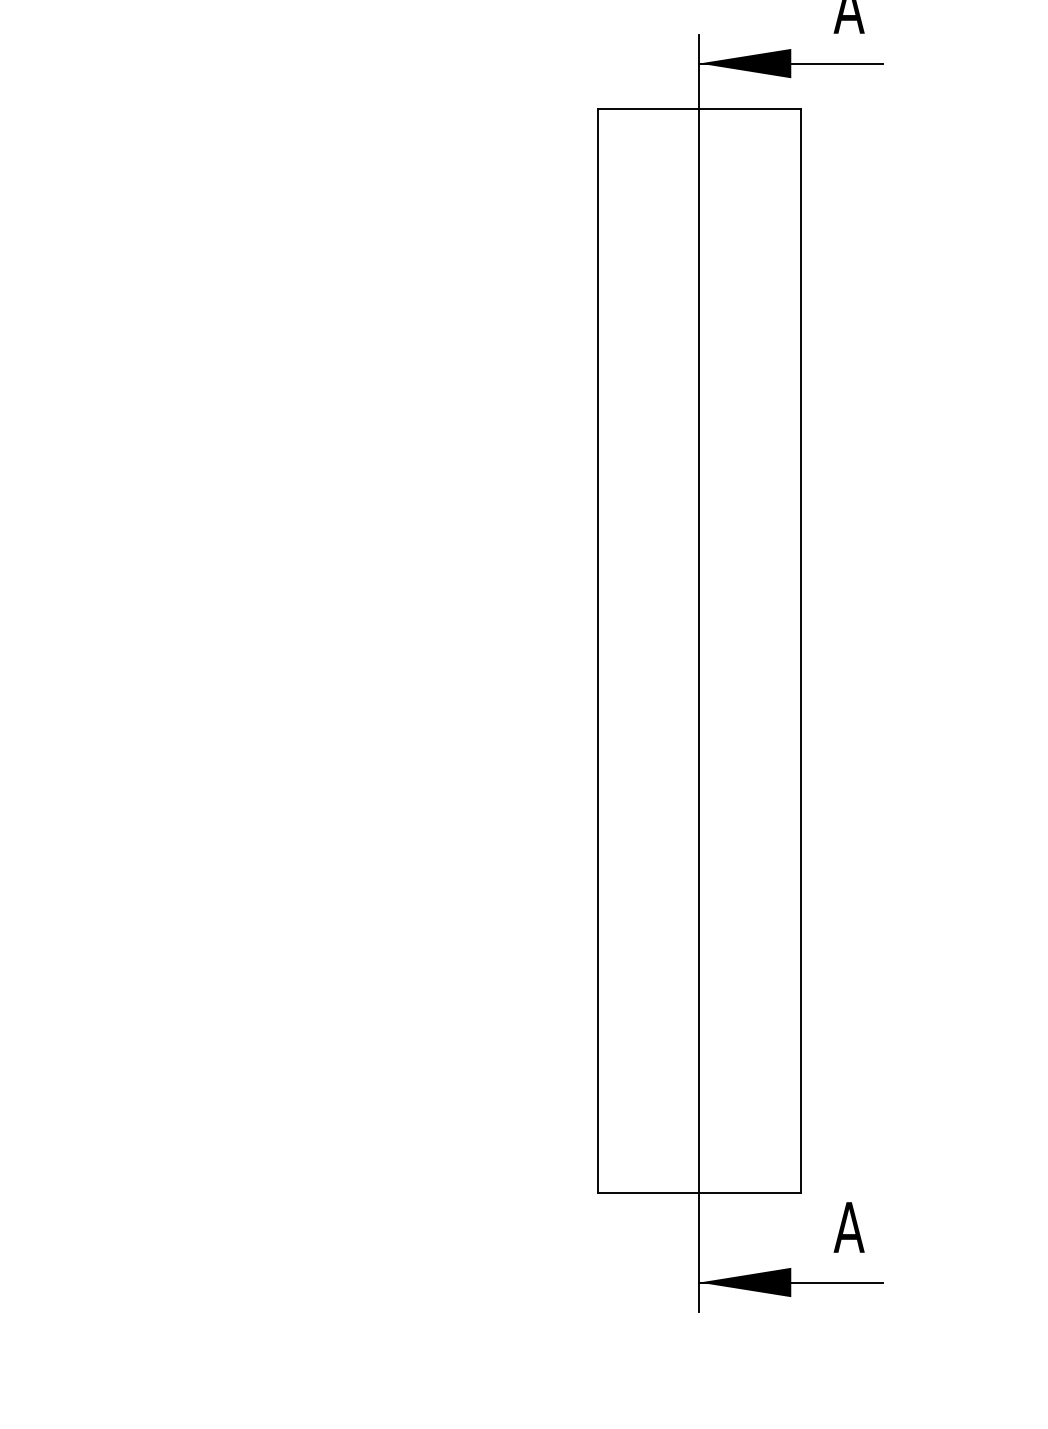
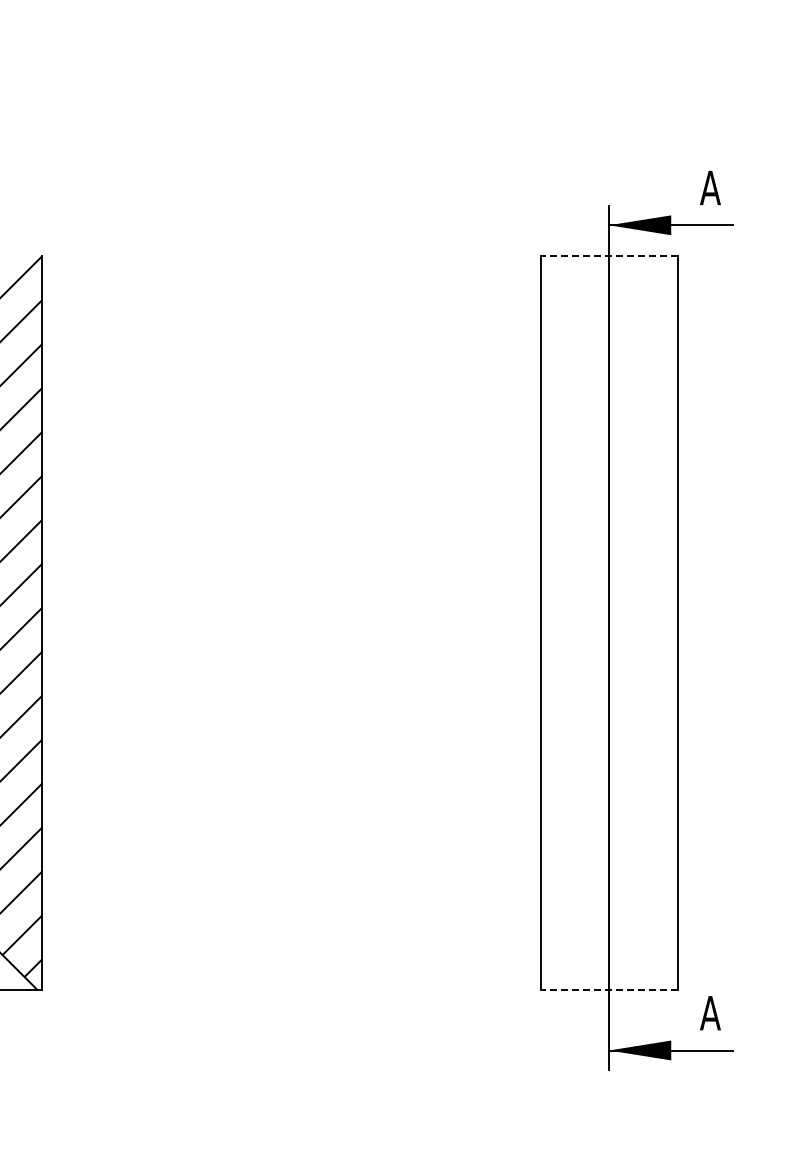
line: (700, 108) -> (609, 255), solid -> dashed
line: (700, 1192) -> (609, 989), solid -> dashed

